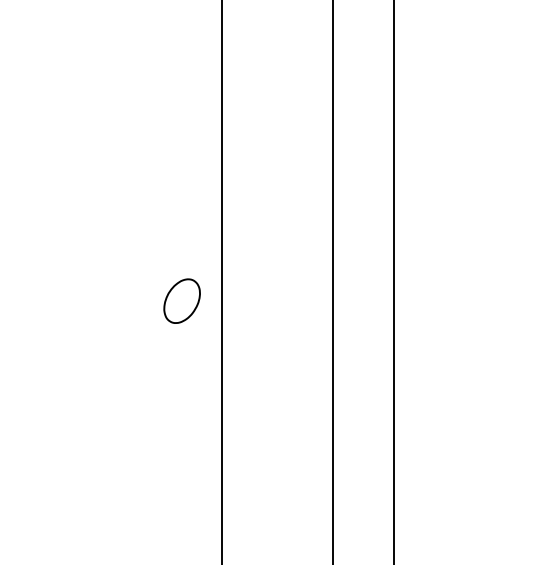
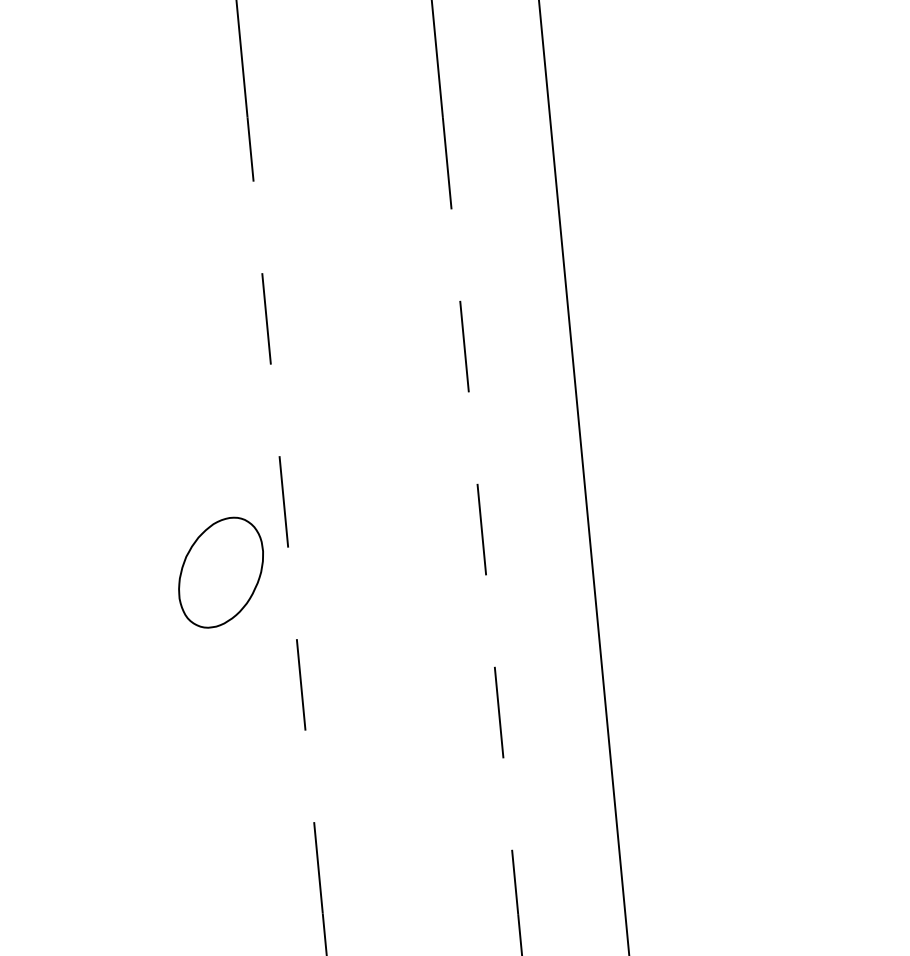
line: (221, 271) -> (284, 514), solid -> dashed
line: (332, 283) -> (480, 516), solid -> dashed
part: (181, 300) -> (219, 571), size x1.4

